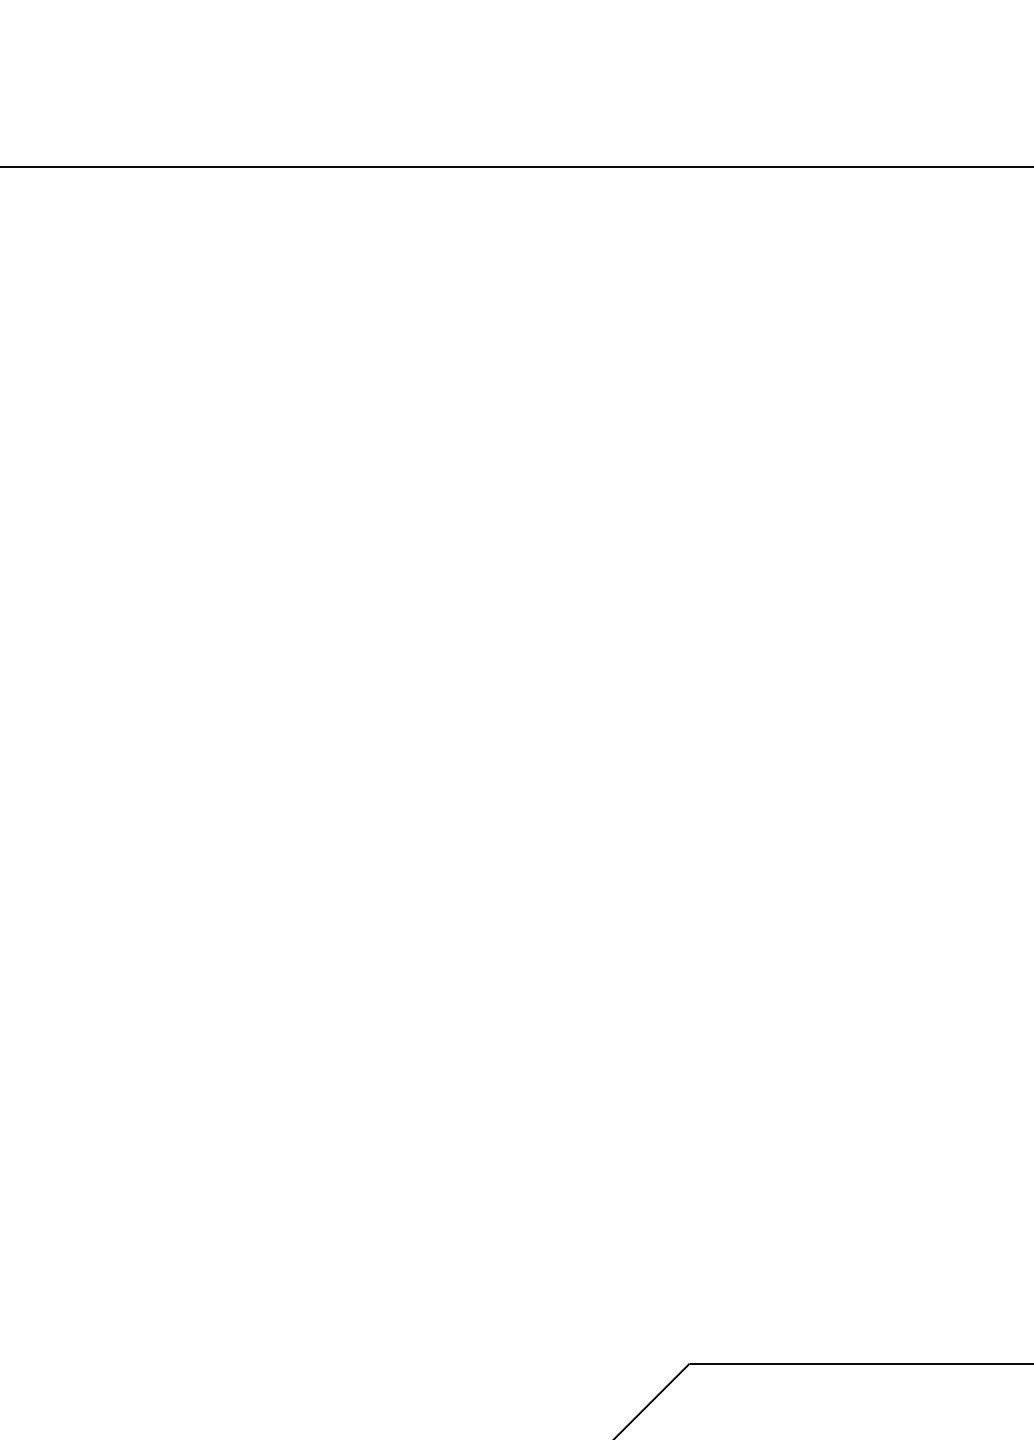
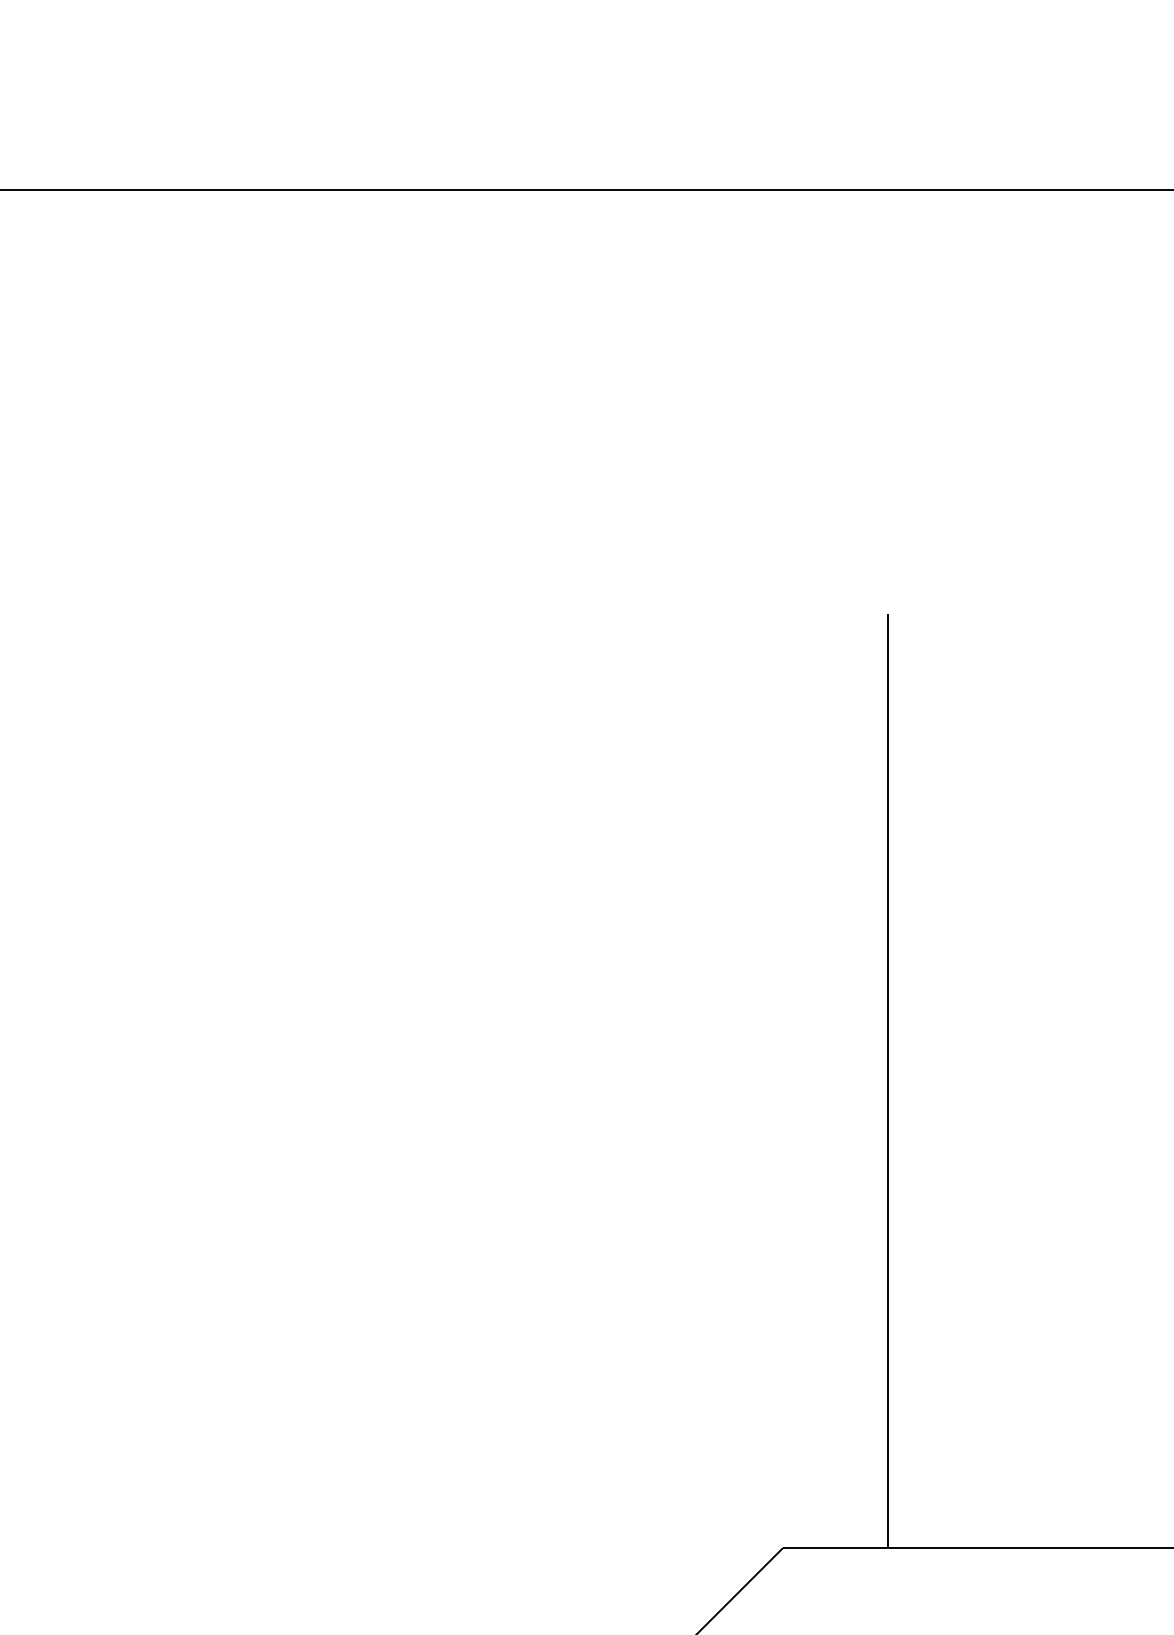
line: (781, 952) -> (887, 1081), added

